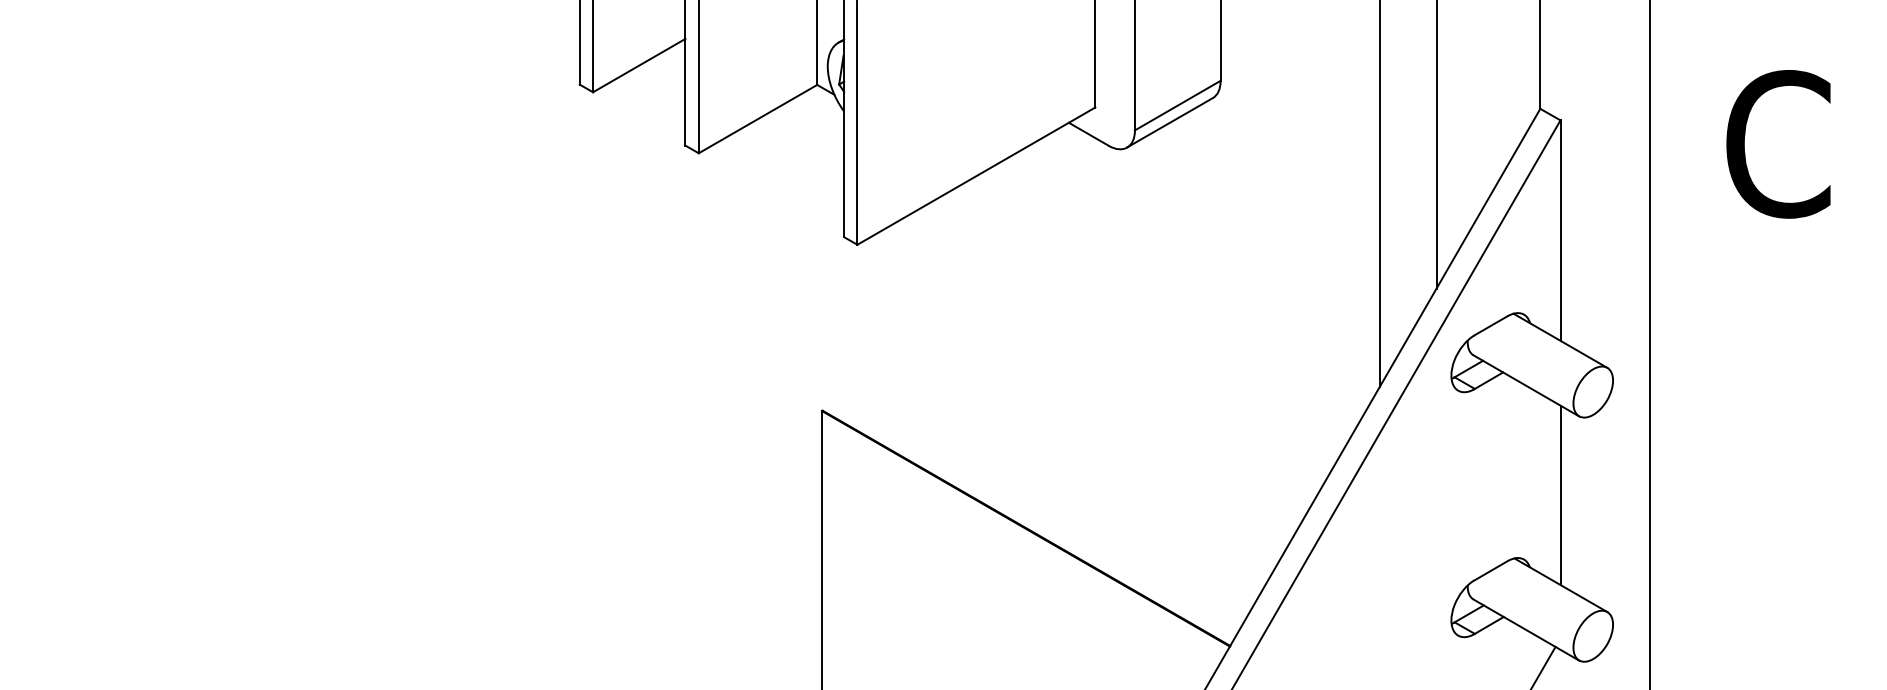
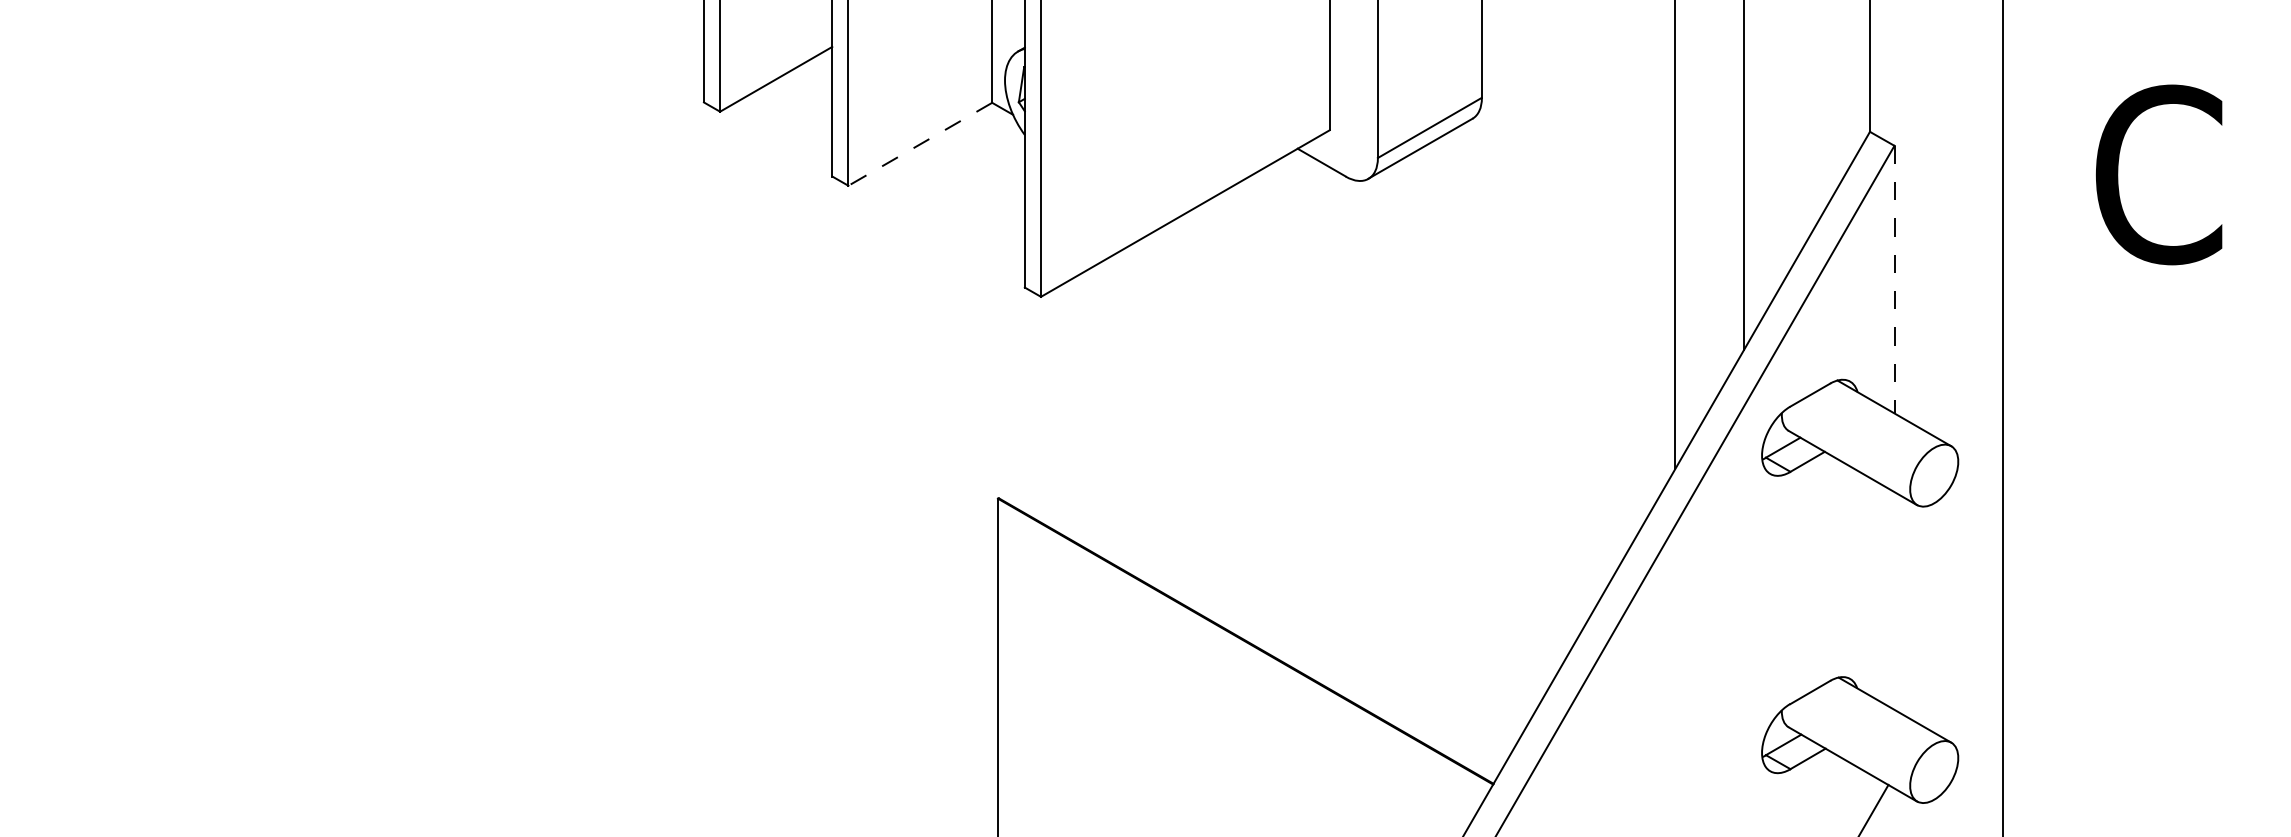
line: (758, 119) -> (920, 144), solid -> dashed
line: (1560, 230) -> (1894, 279), solid -> dashed
line: (1560, 494) -> (1894, 600), removed

